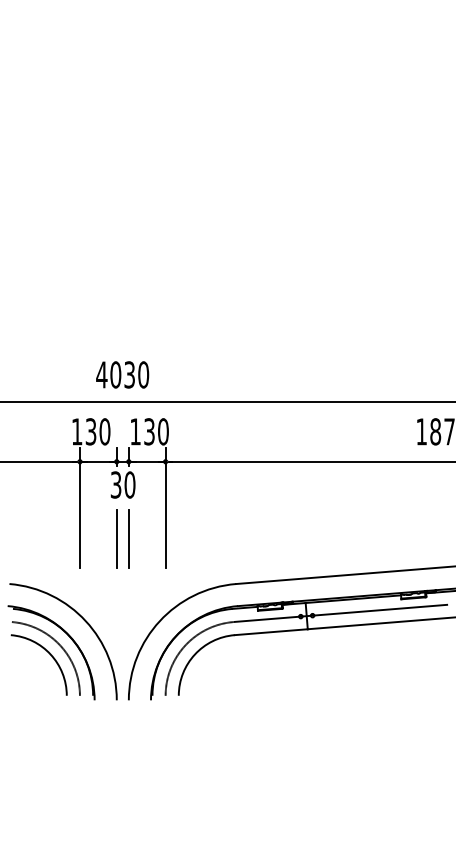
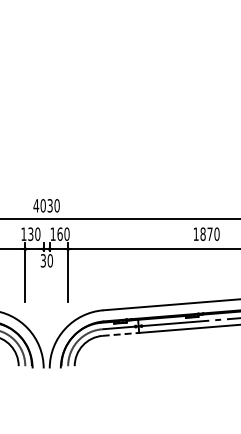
text: (148, 430) -> (59, 233), 130 -> 160
line: (116, 538) -> (43, 287), removed
line: (128, 538) -> (49, 287), removed
line: (272, 632) -> (121, 334), solid -> dashed

